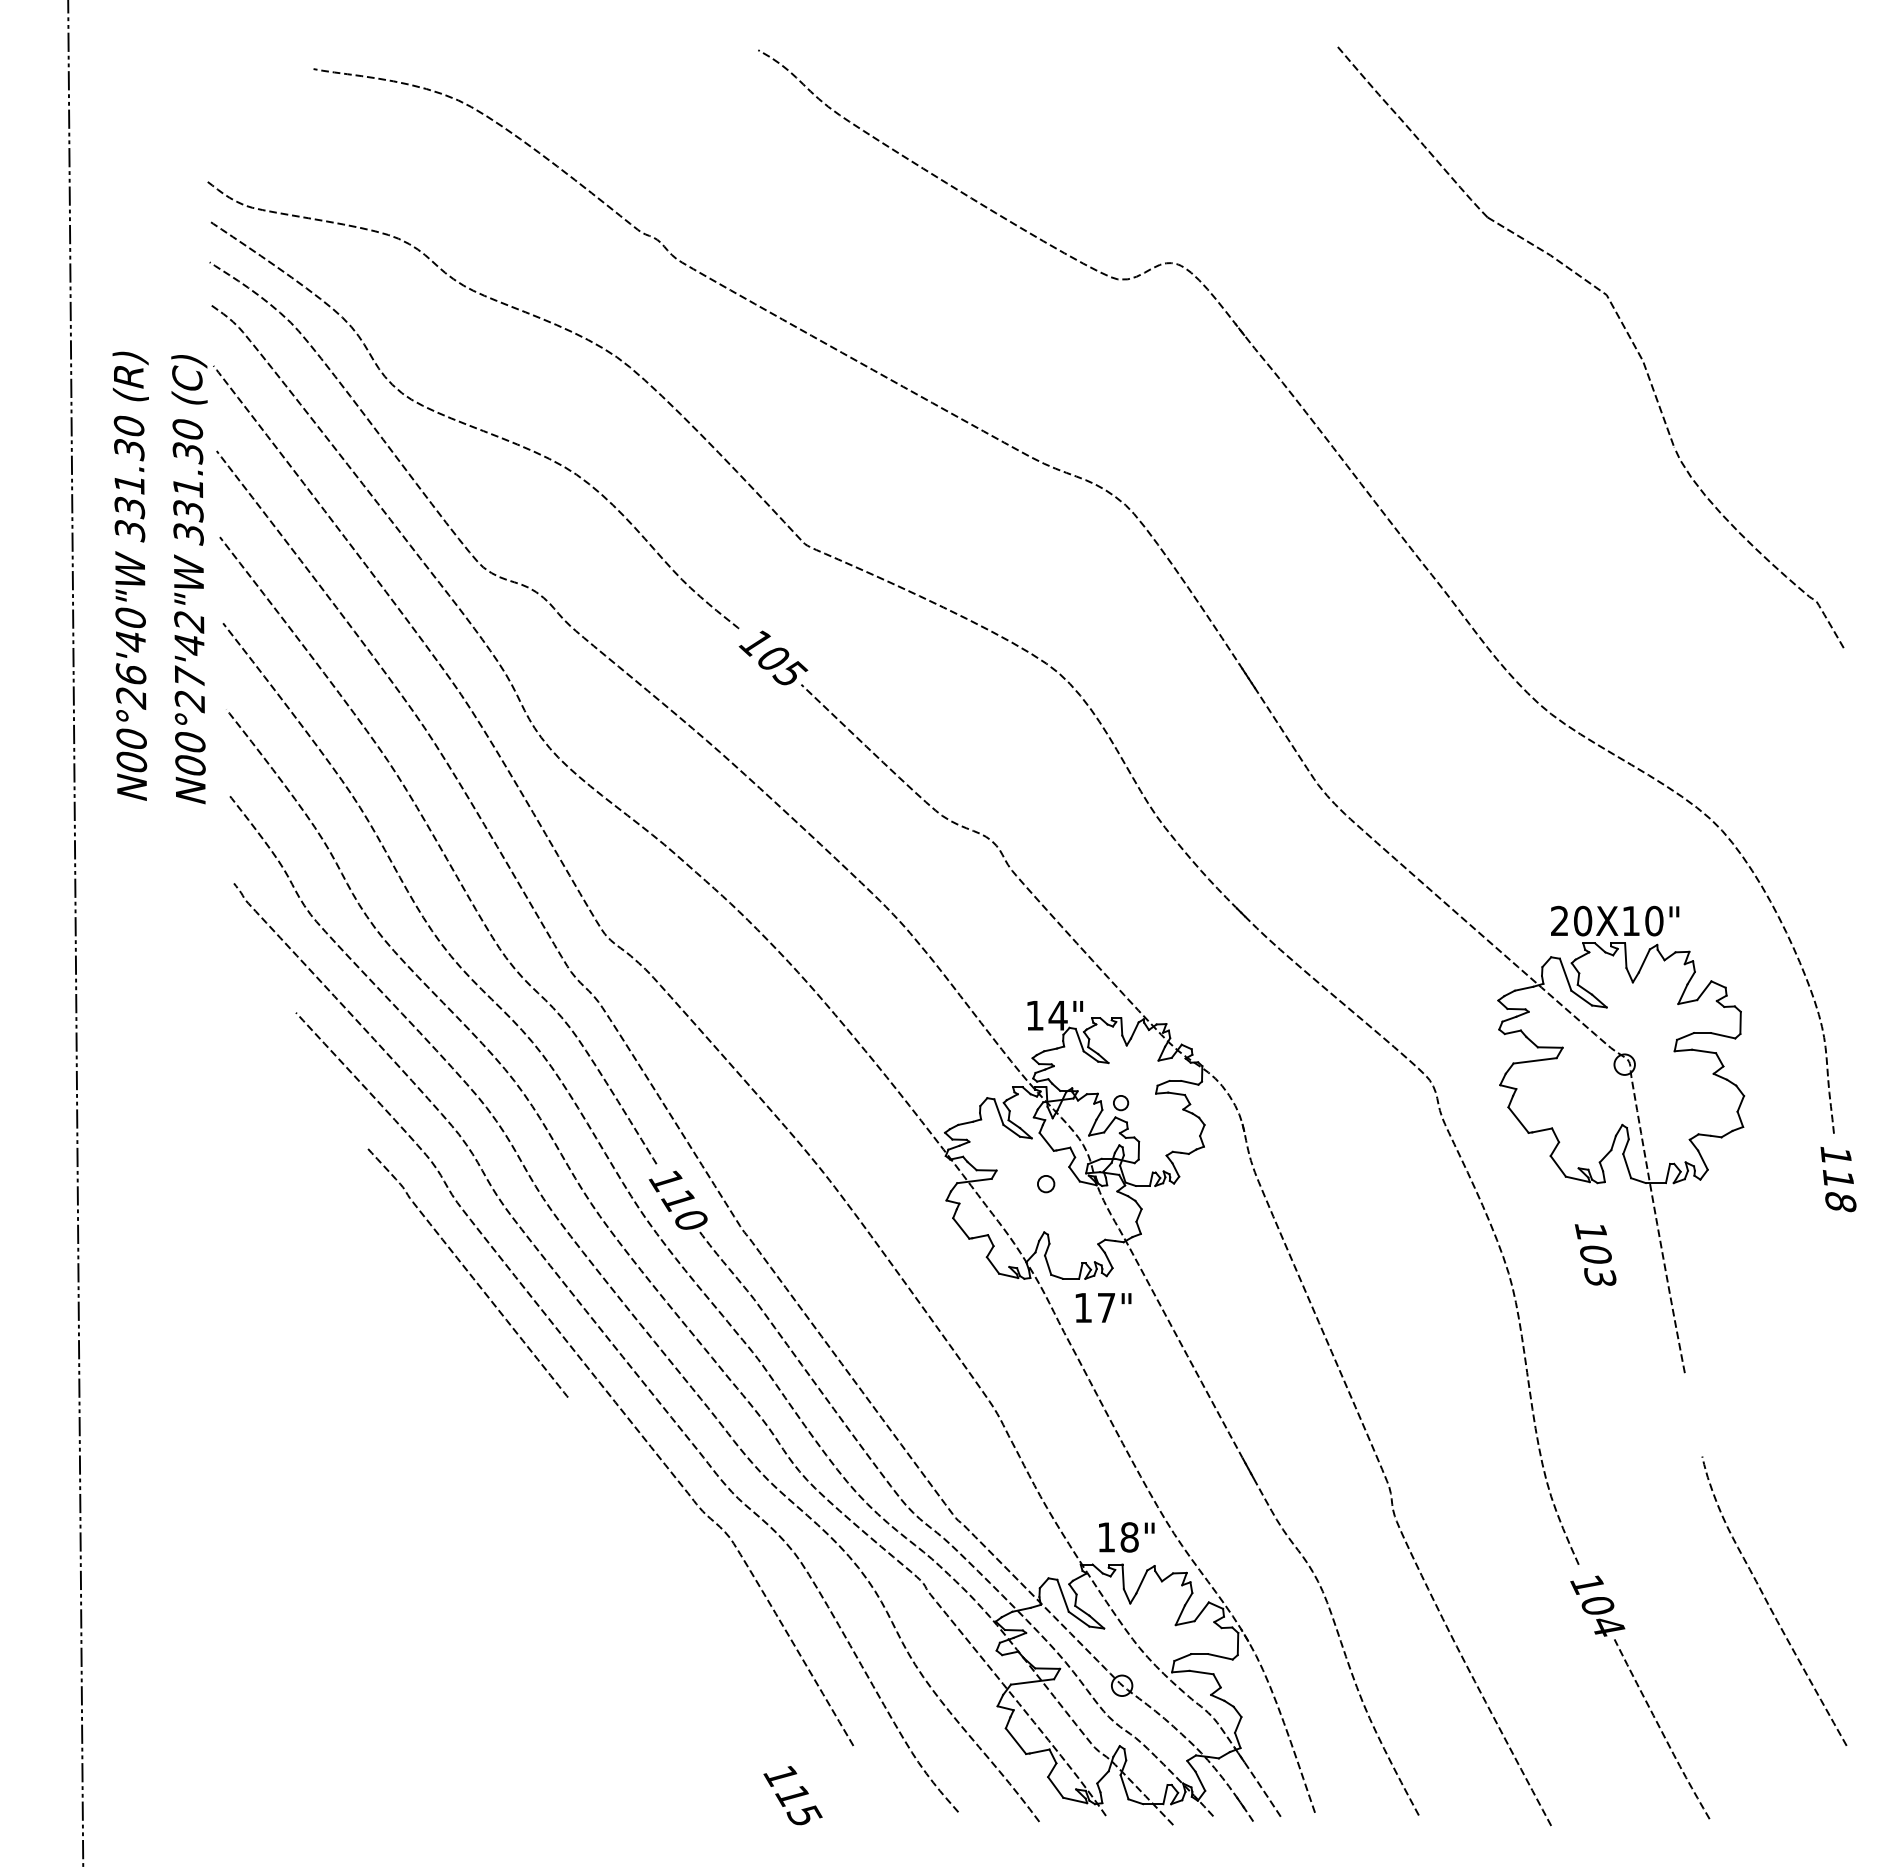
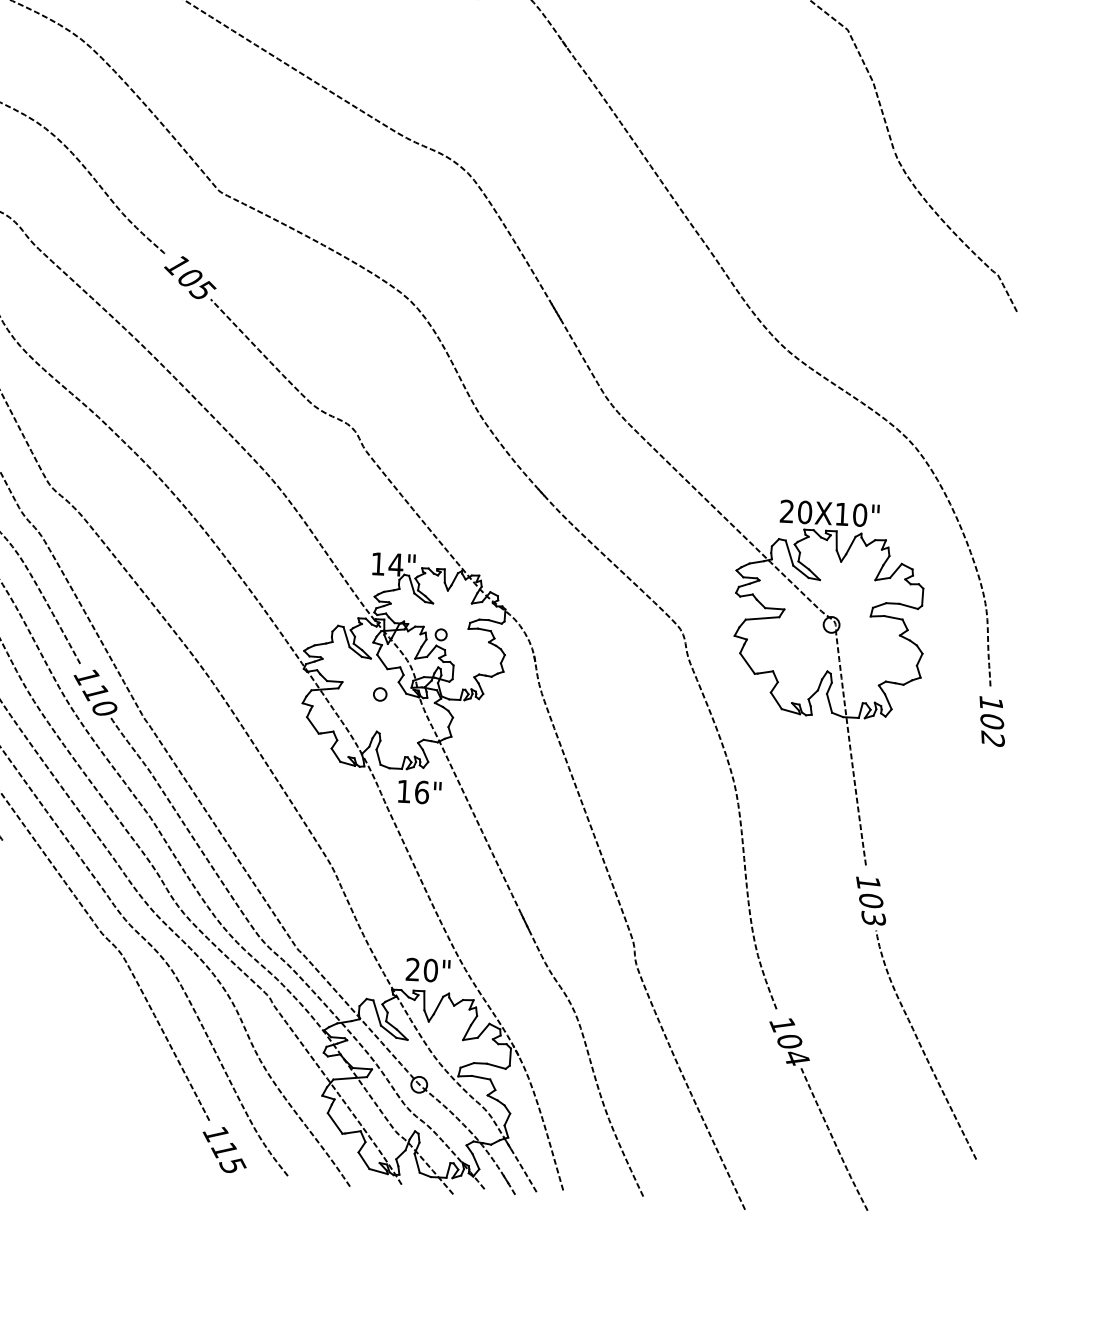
text: (1839, 1190) -> (992, 730), 118 -> 102
text: (1595, 1254) -> (870, 900), moved
text: (1106, 1307) -> (421, 792), 17" -> 16"
text: (1117, 1537) -> (421, 970), 18" -> 20"
text: (792, 1795) -> (224, 1149), moved

